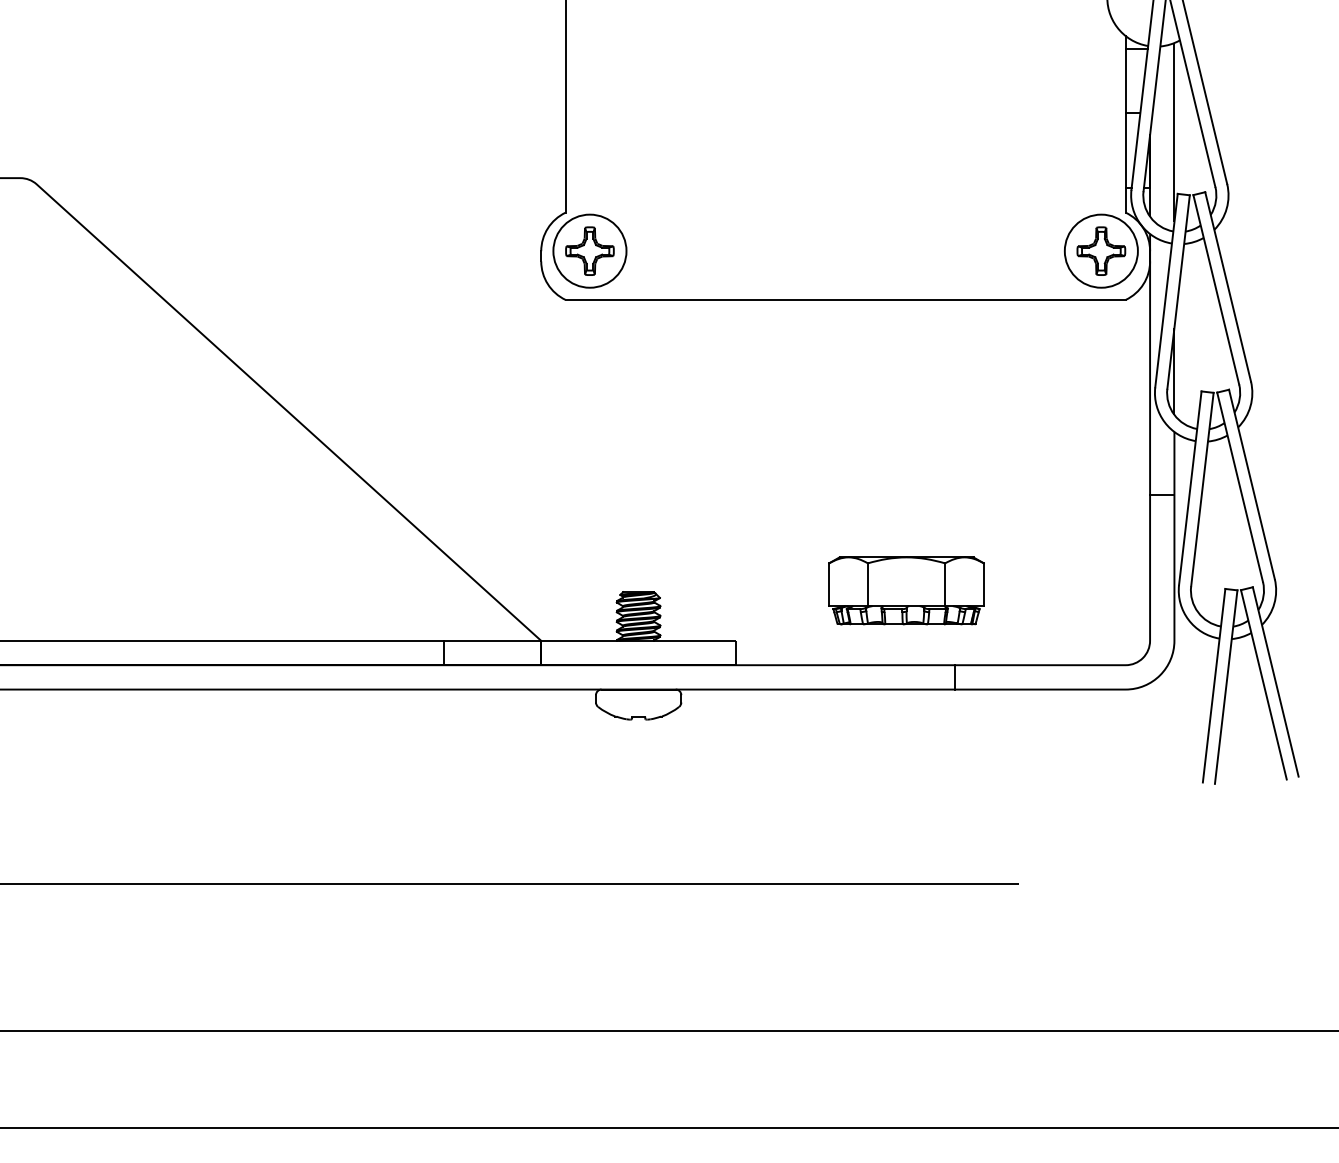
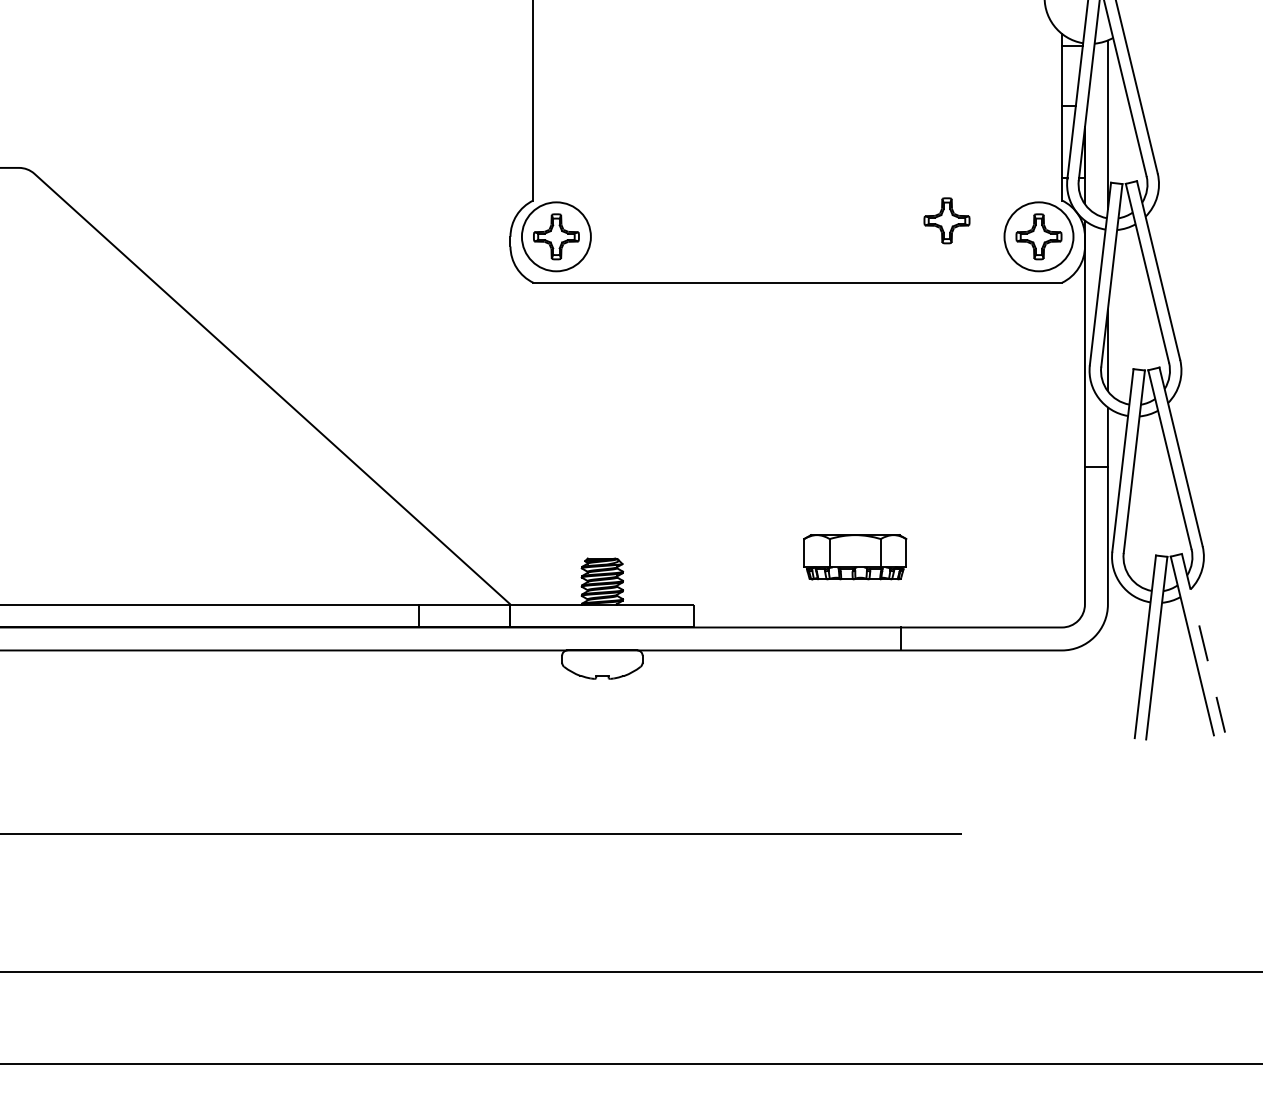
part: (1003, 233) -> (946, 220), added
part: (906, 589) -> (855, 556), size x0.7
line: (1275, 682) -> (1203, 643), solid -> dashed

